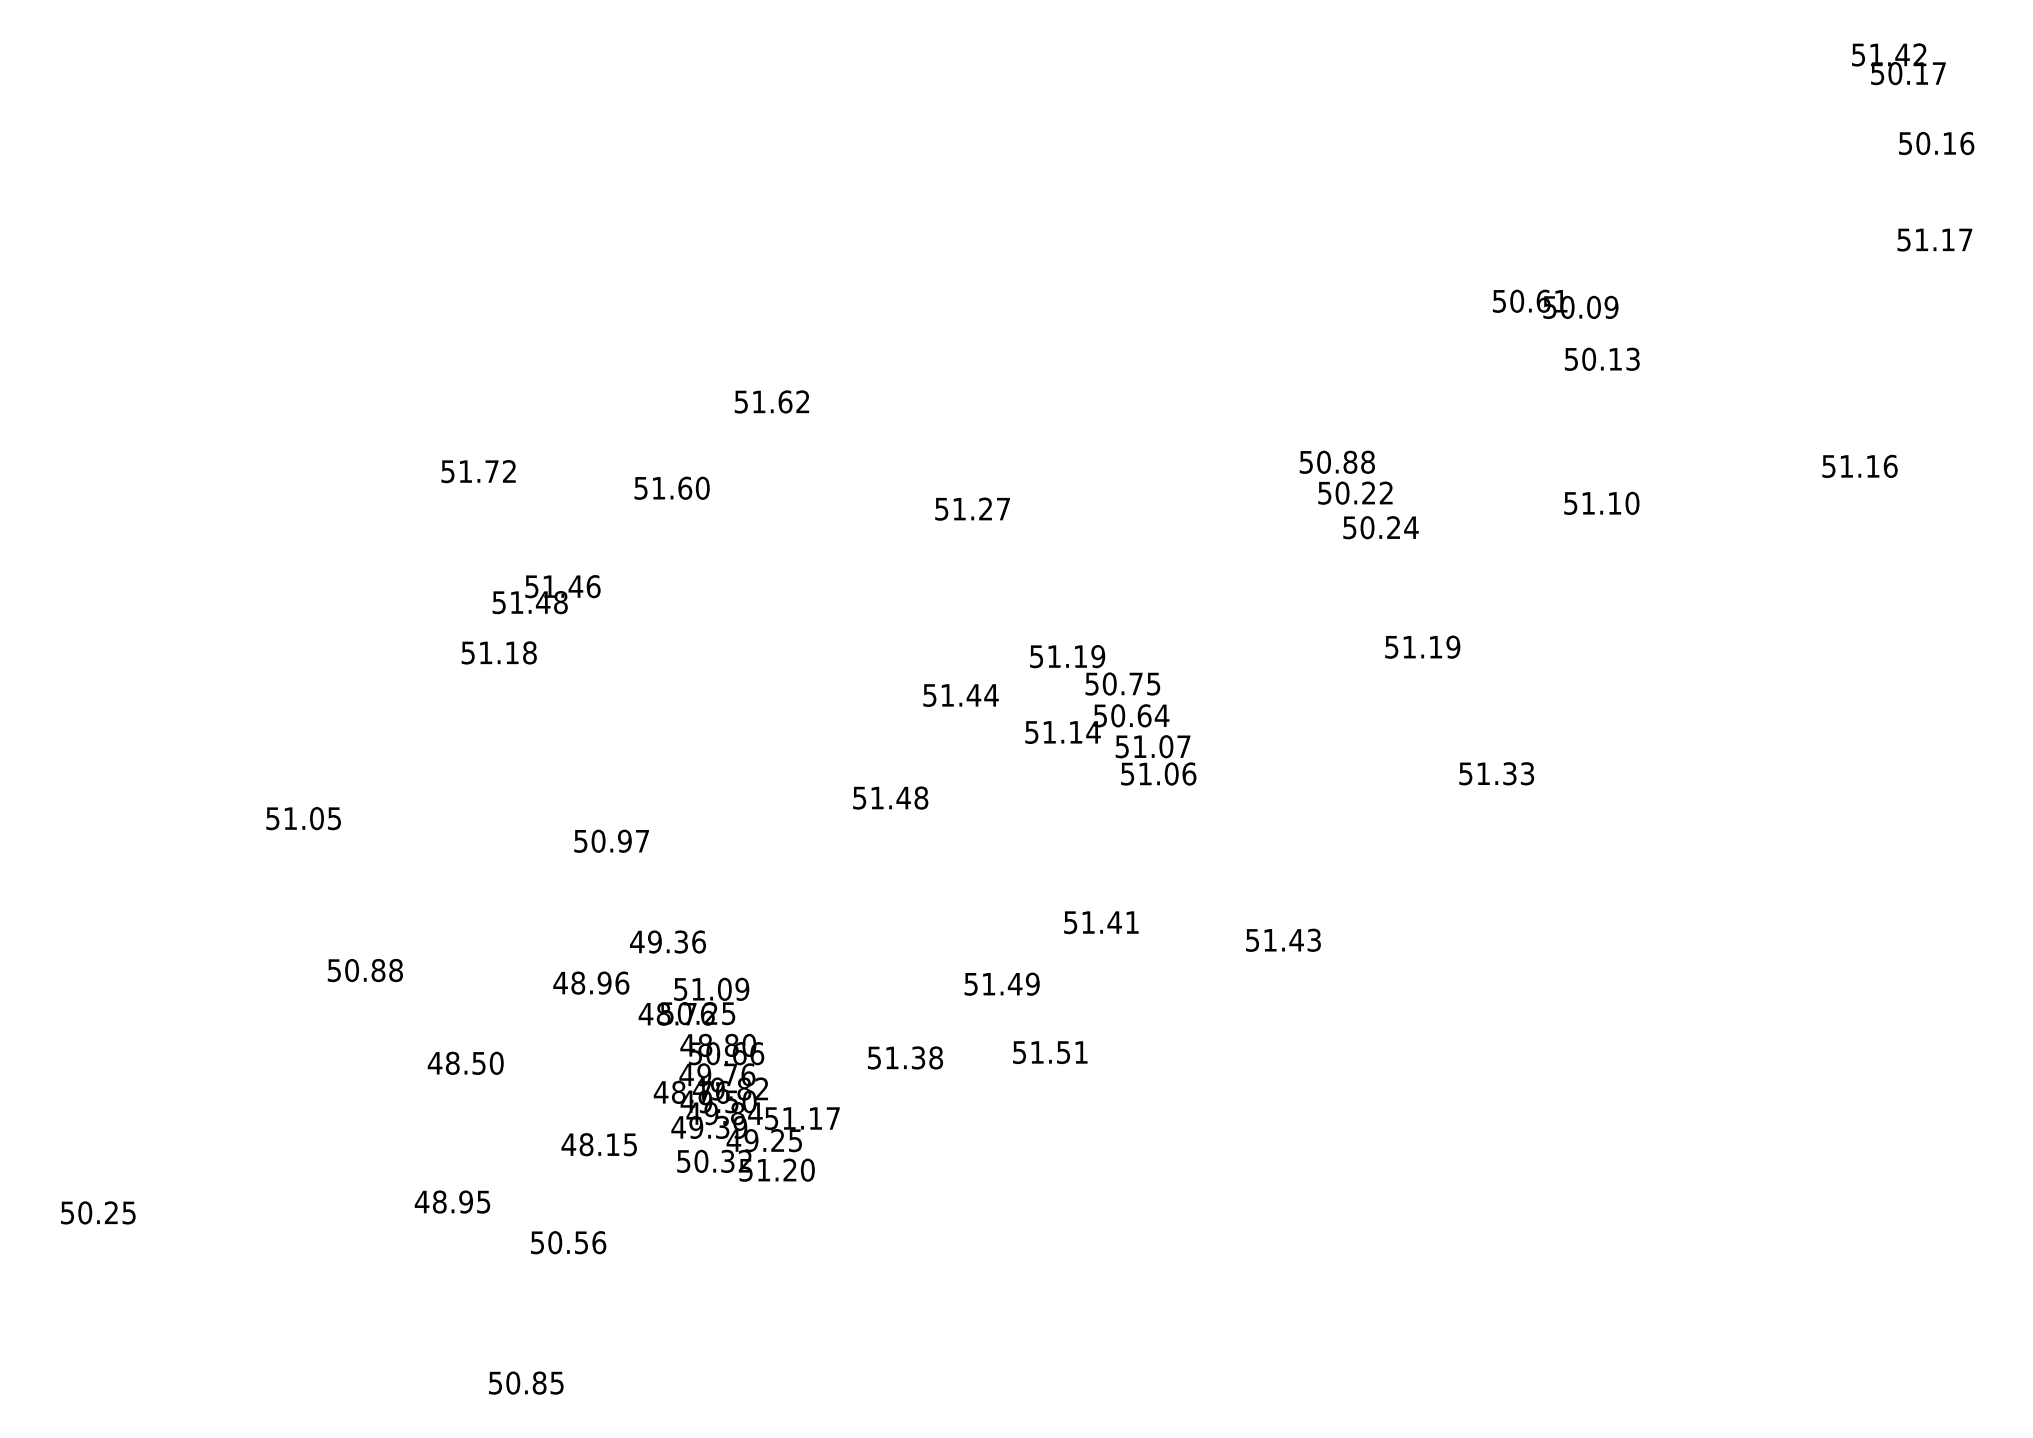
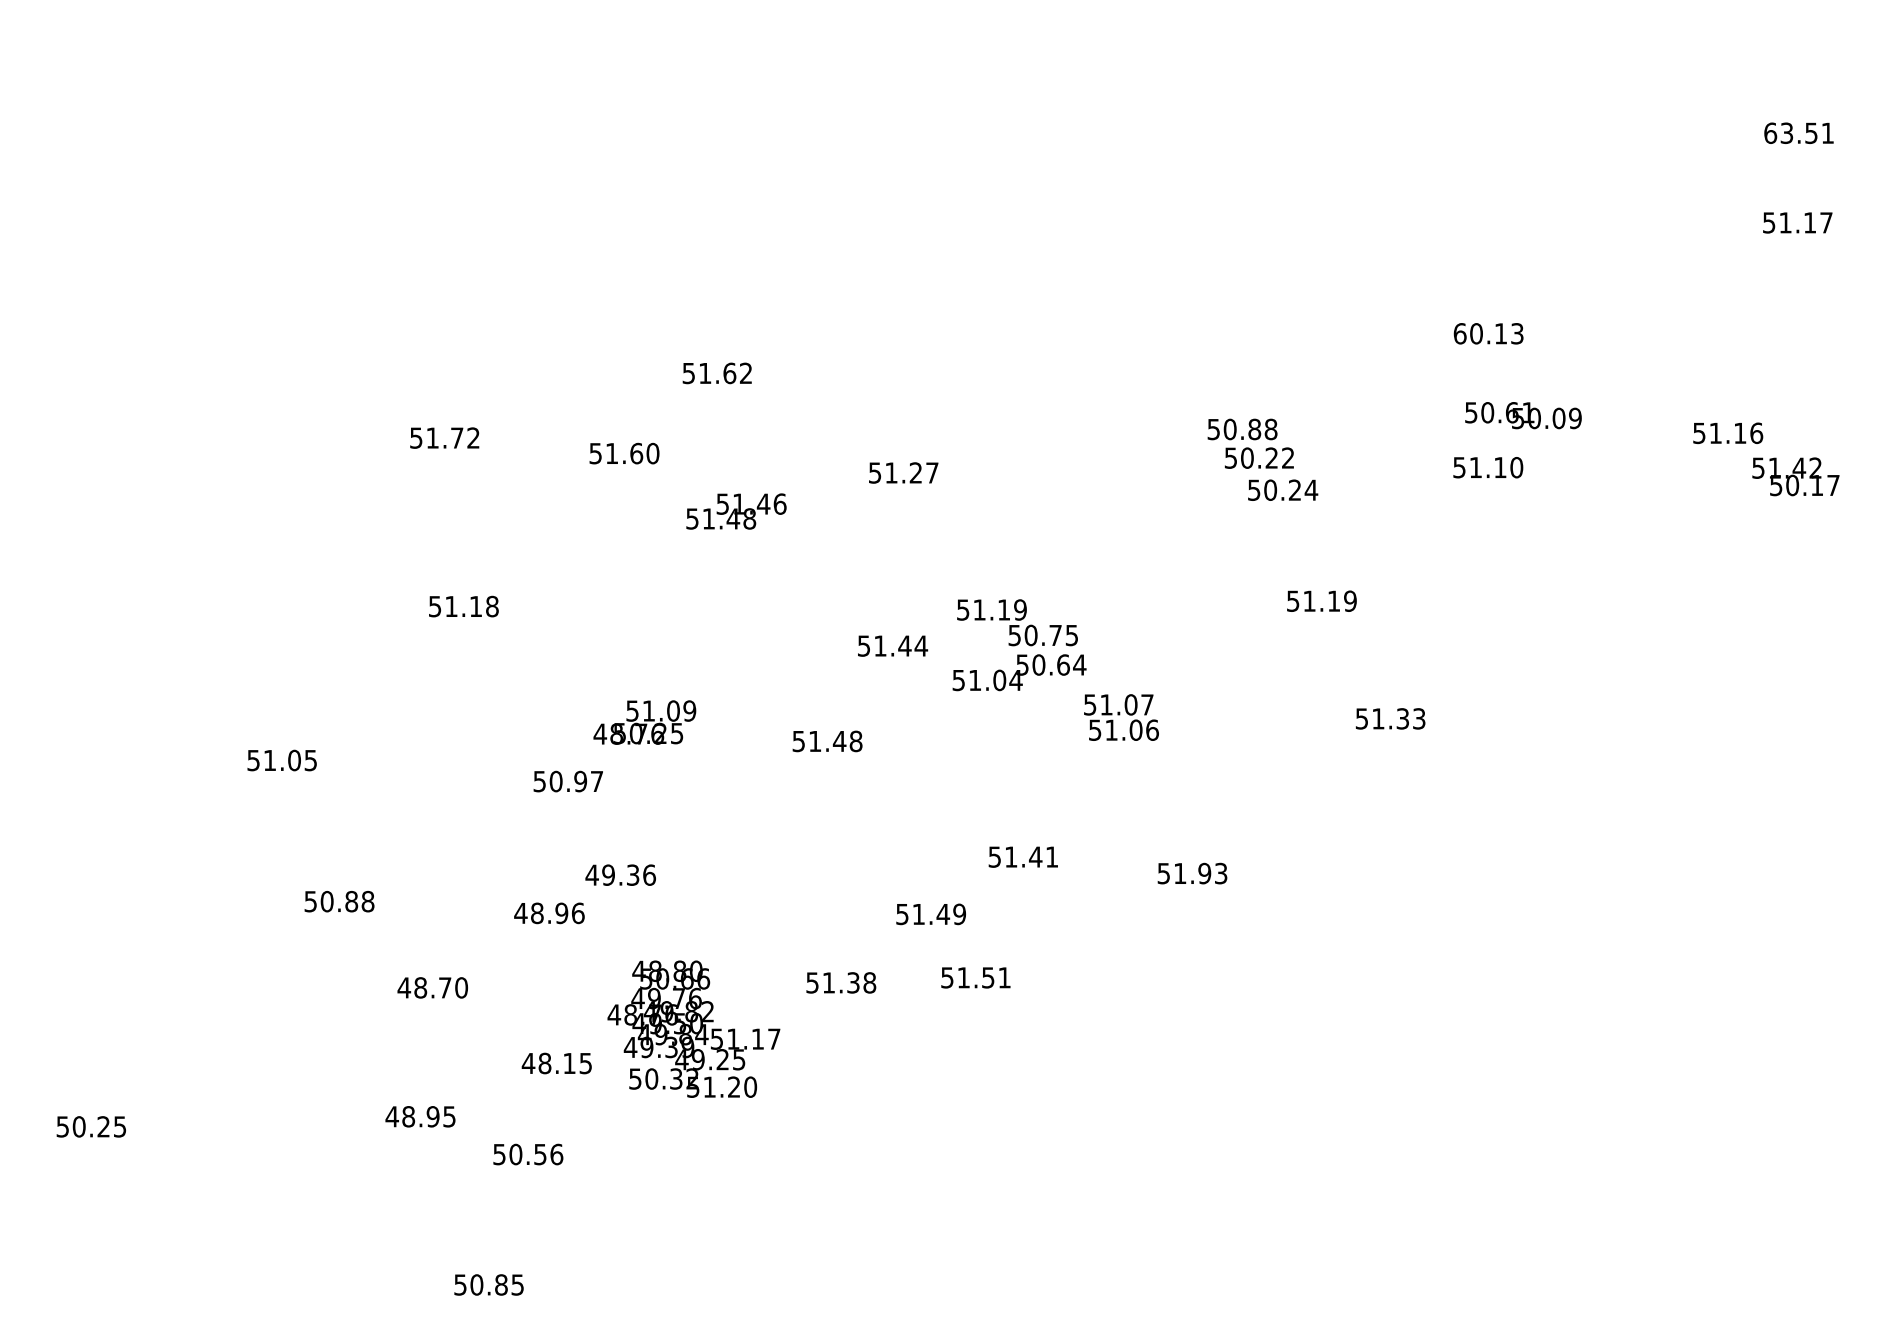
text: (1898, 64) -> (1795, 477), moved
text: (1936, 143) -> (1799, 133), 50.16 -> 63.51
text: (1555, 303) -> (1523, 414), moved
text: (1571, 358) -> (1460, 333), 50.13 -> 60.13
text: (546, 594) -> (736, 511), moved
text: (1075, 731) -> (999, 679), 51.14 -> 51.04
text: (1155, 760) -> (1121, 717), moved
text: (1296, 939) -> (1204, 872), 51.43 -> 51.93
text: (693, 1001) -> (644, 722), moved
text: (478, 1063) -> (444, 988), 48.50 -> 48.70

